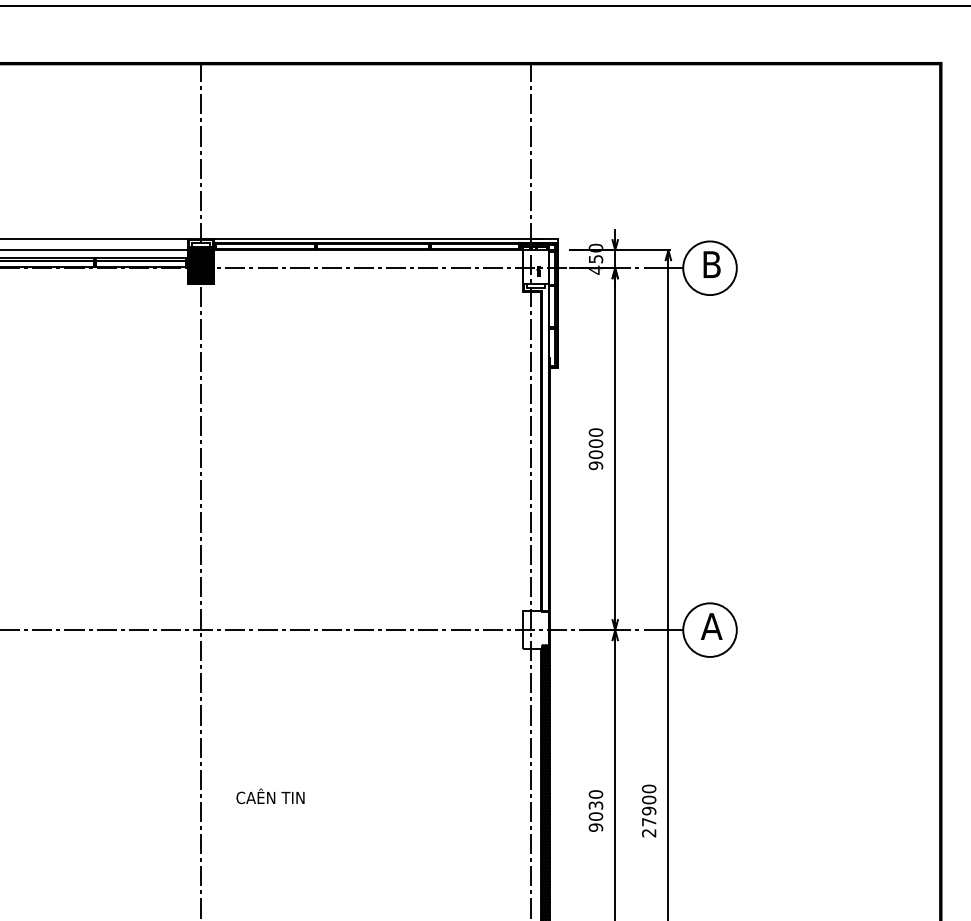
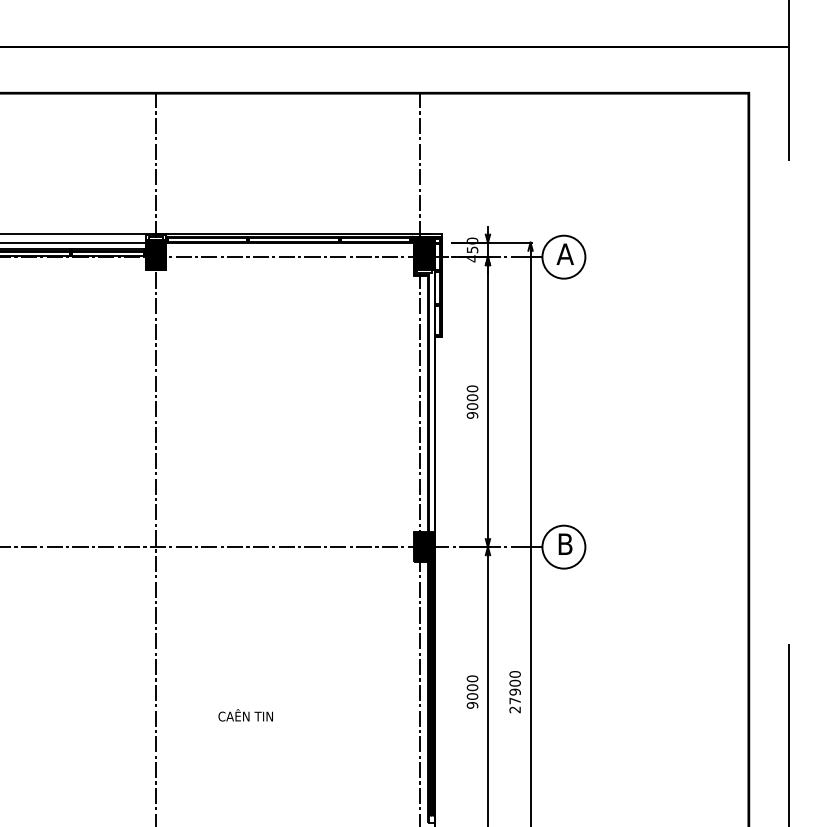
text: (710, 263) -> (564, 253), B -> A
fill: (536, 264) -> (424, 254), added
text: (710, 625) -> (564, 543), A -> B
fill: (536, 630) -> (424, 547), added
text: (270, 796) -> (245, 715), moved
text: (595, 805) -> (472, 687), 9030 -> 9000

